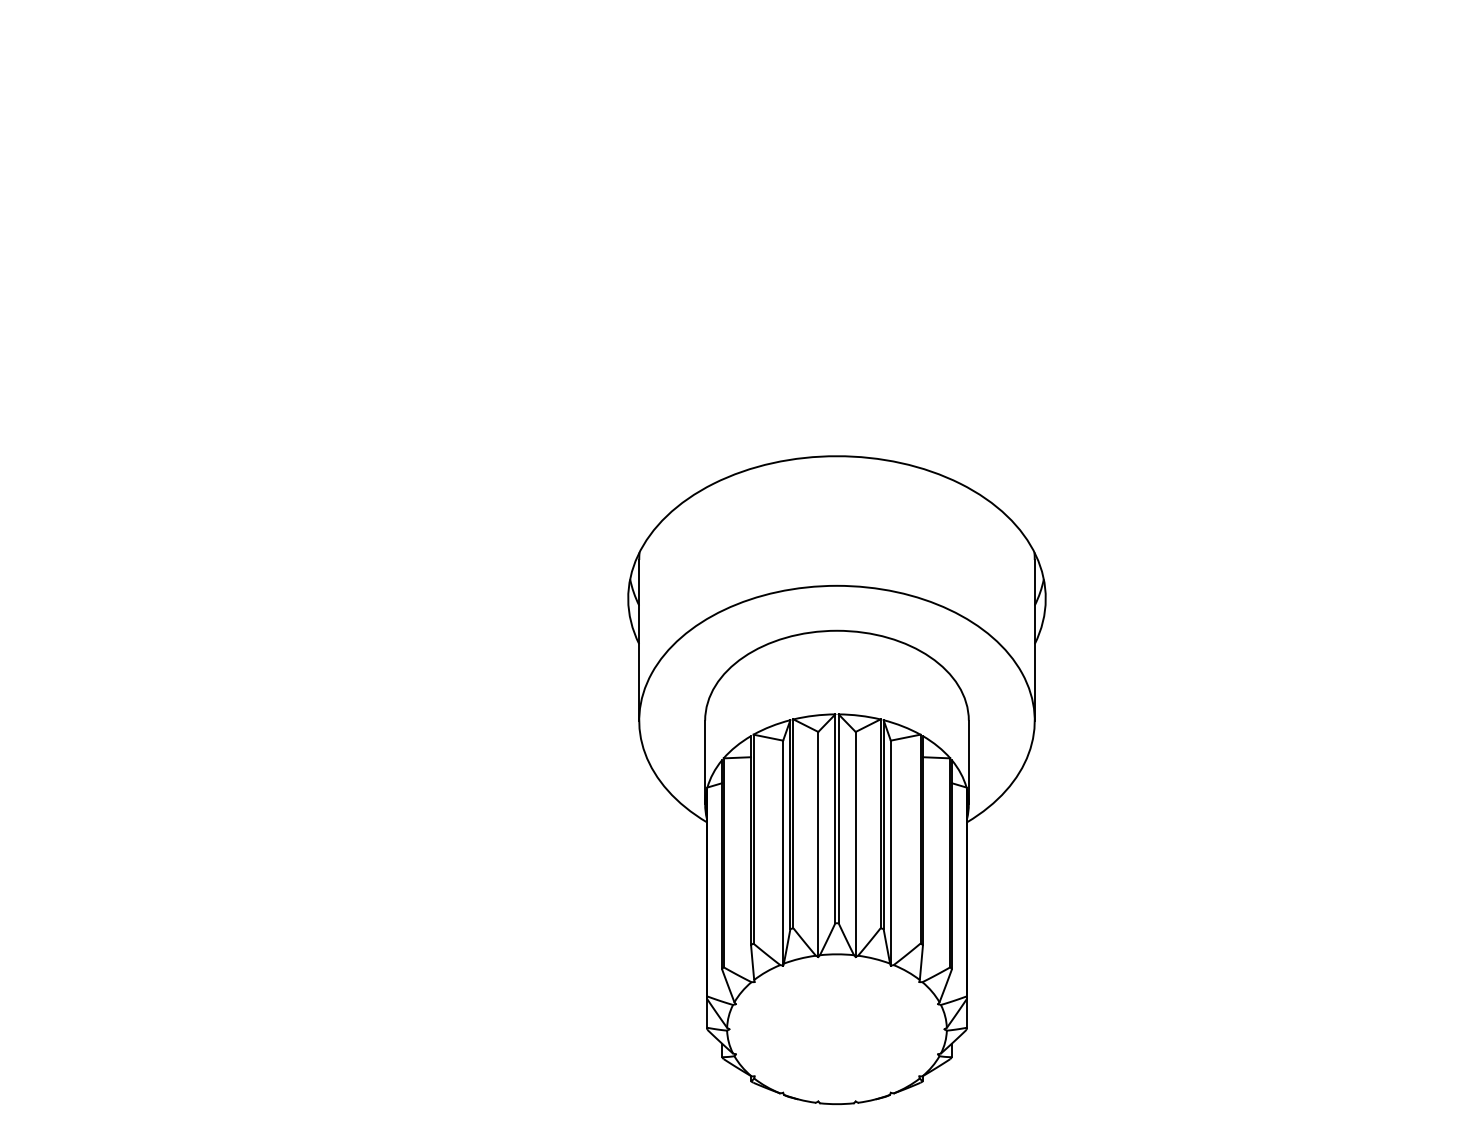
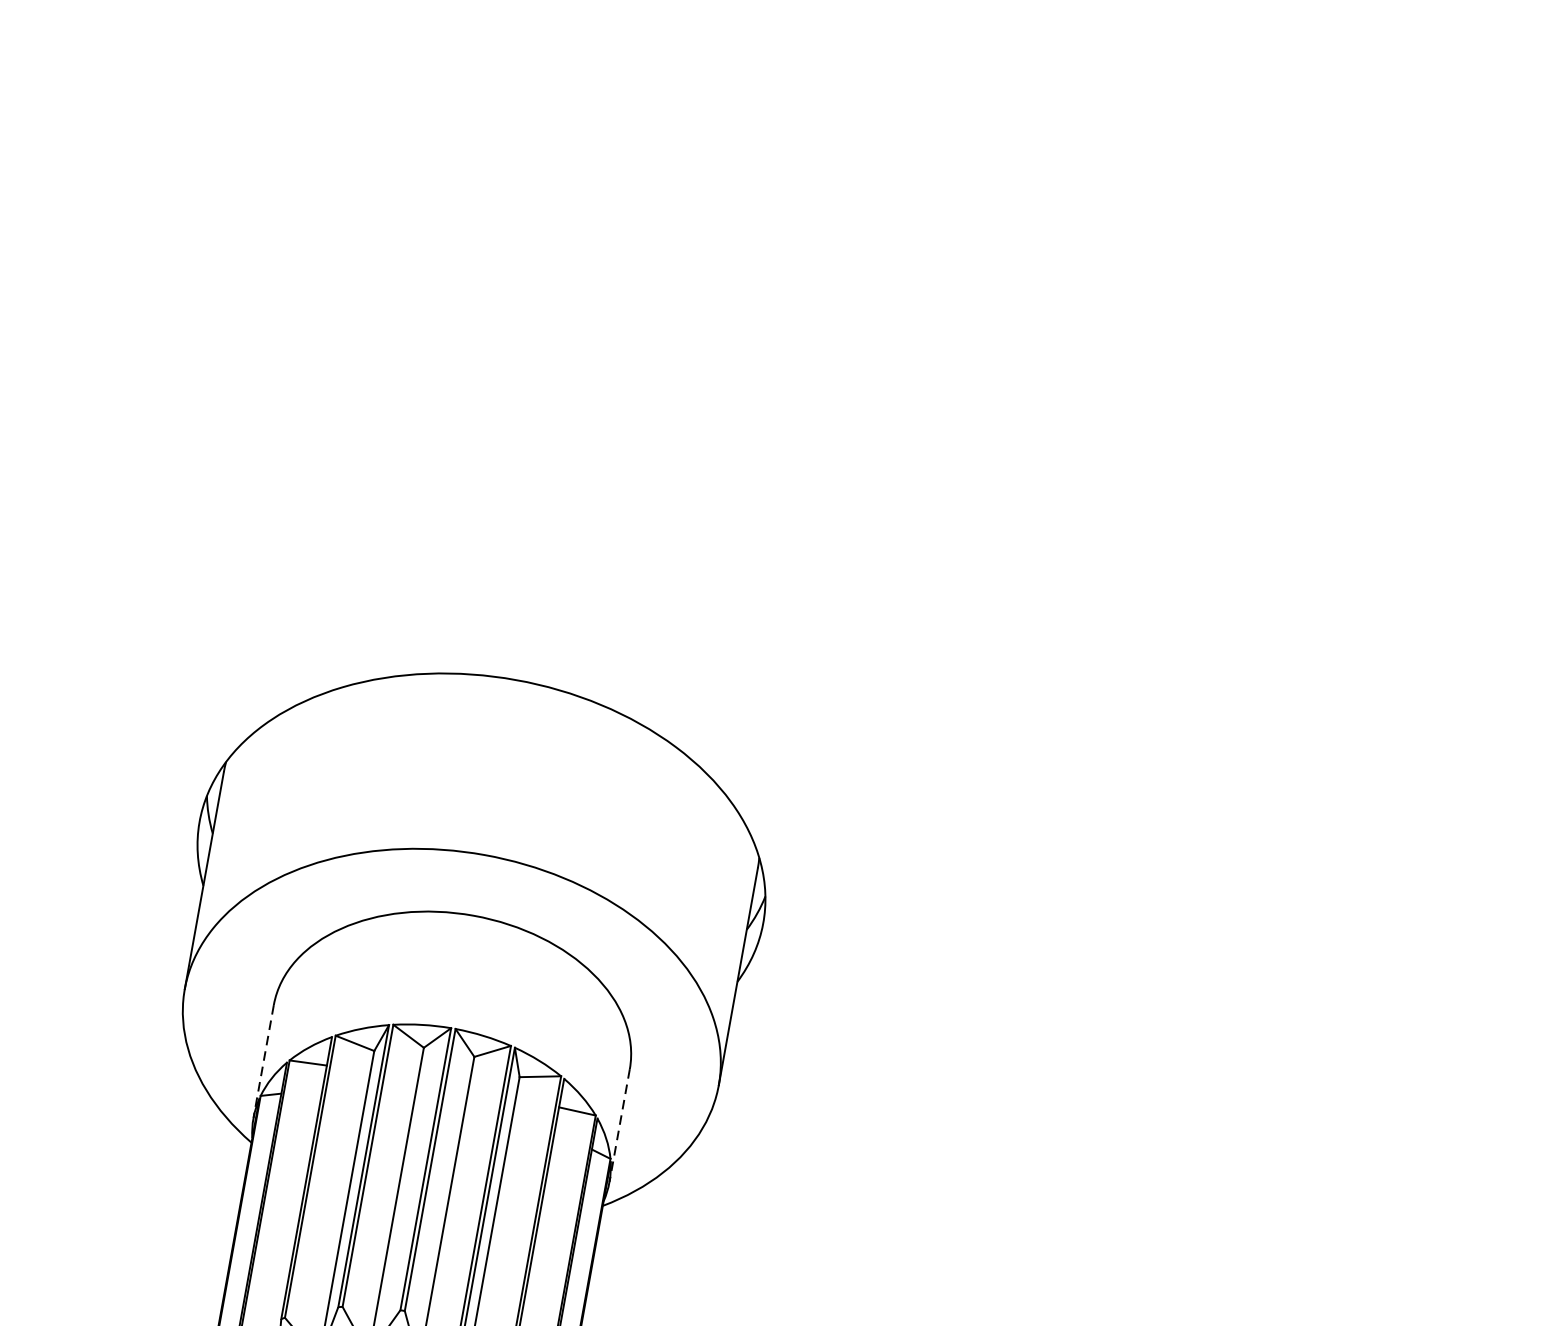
line: (705, 762) -> (264, 1061), solid -> dashed
line: (968, 762) -> (619, 1125), solid -> dashed

